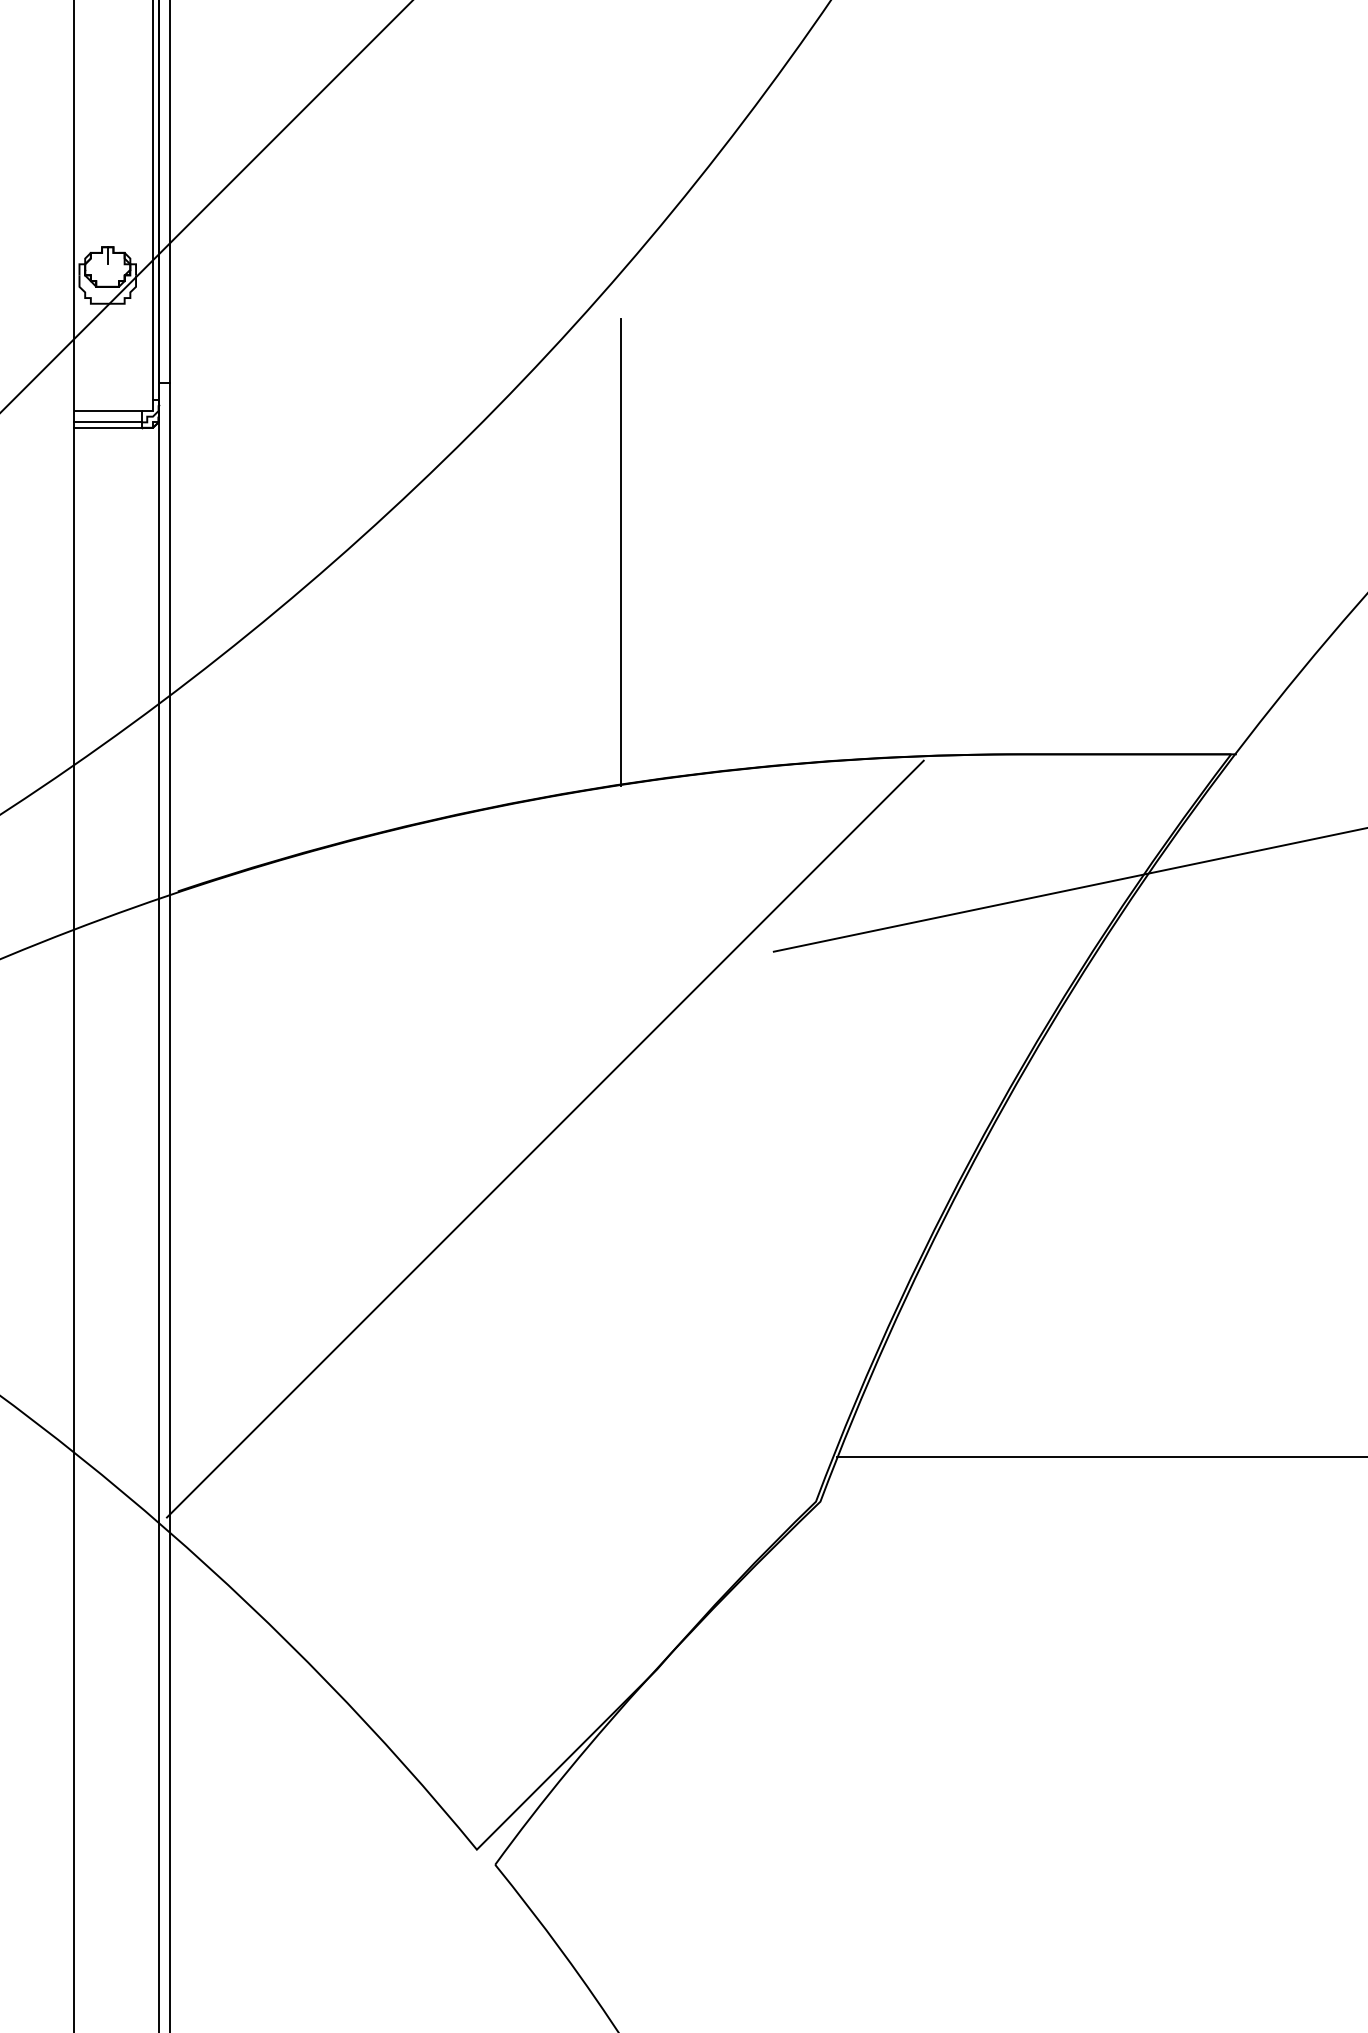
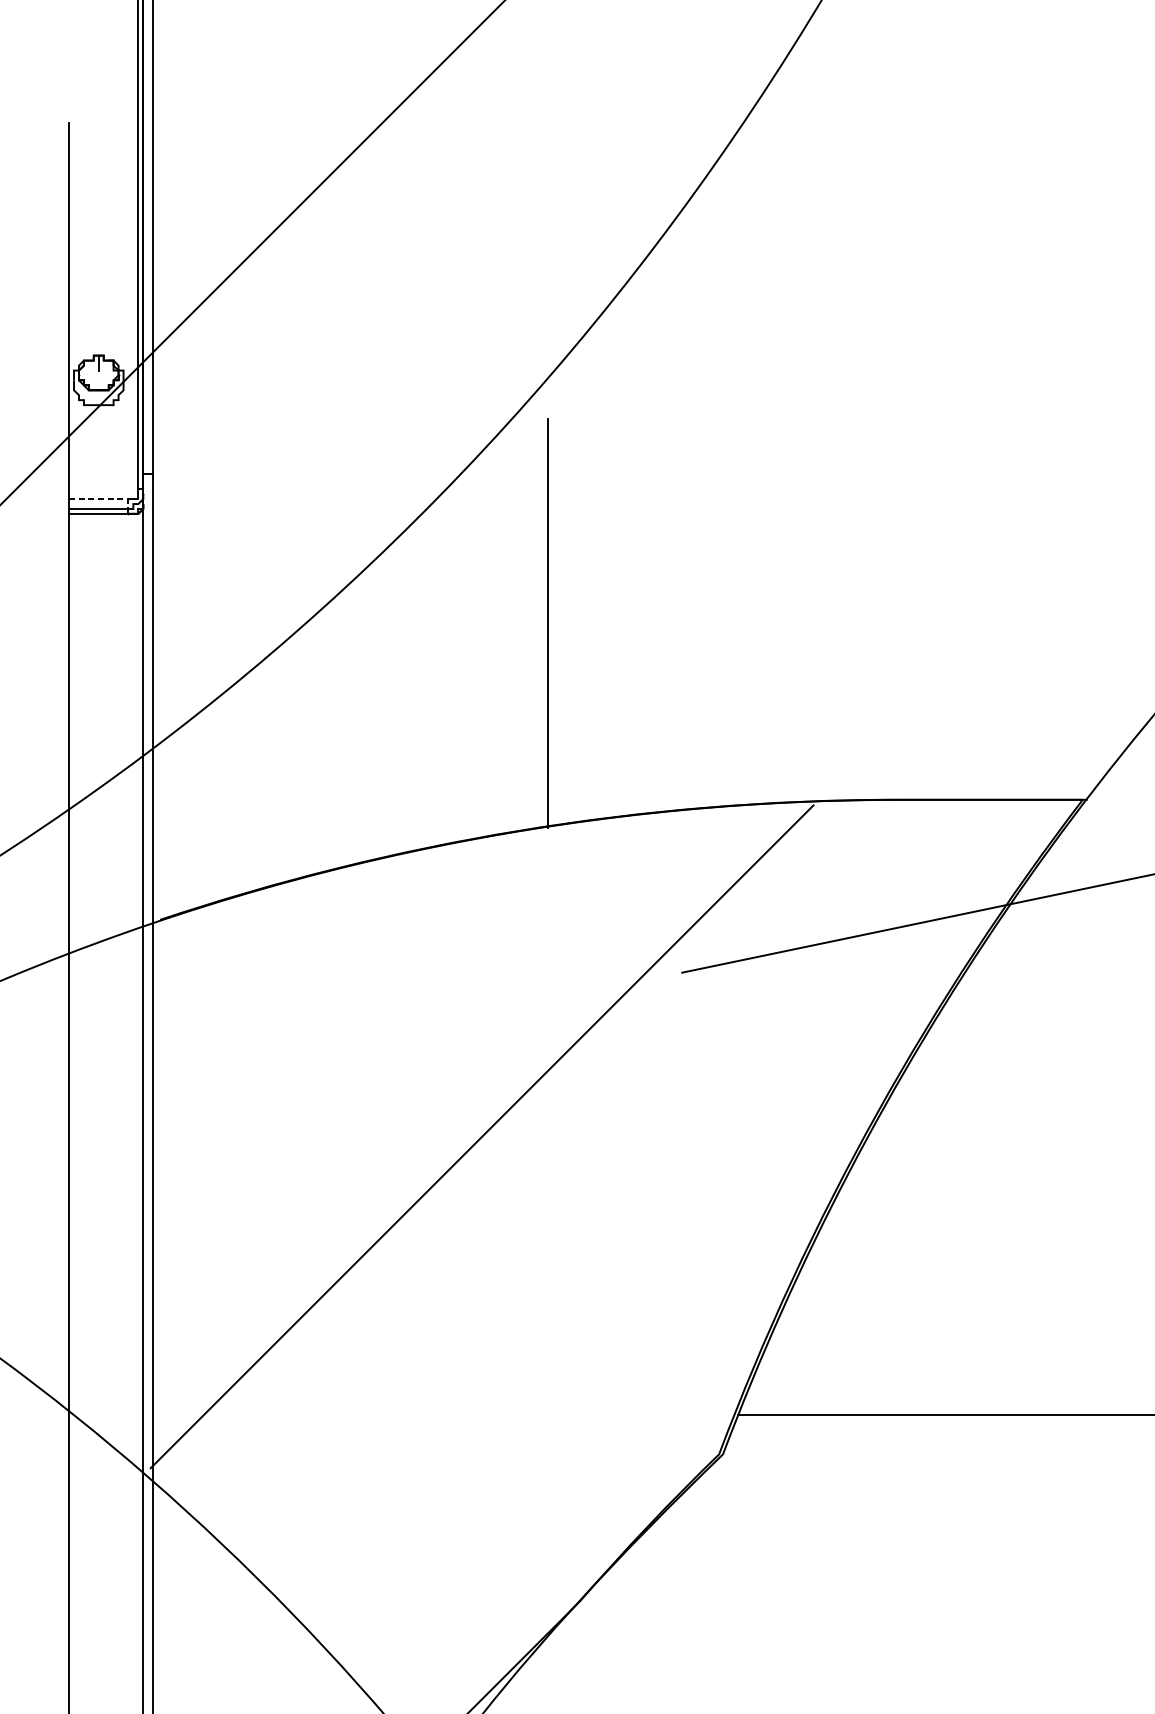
line: (114, 410) -> (104, 498), solid -> dashed

